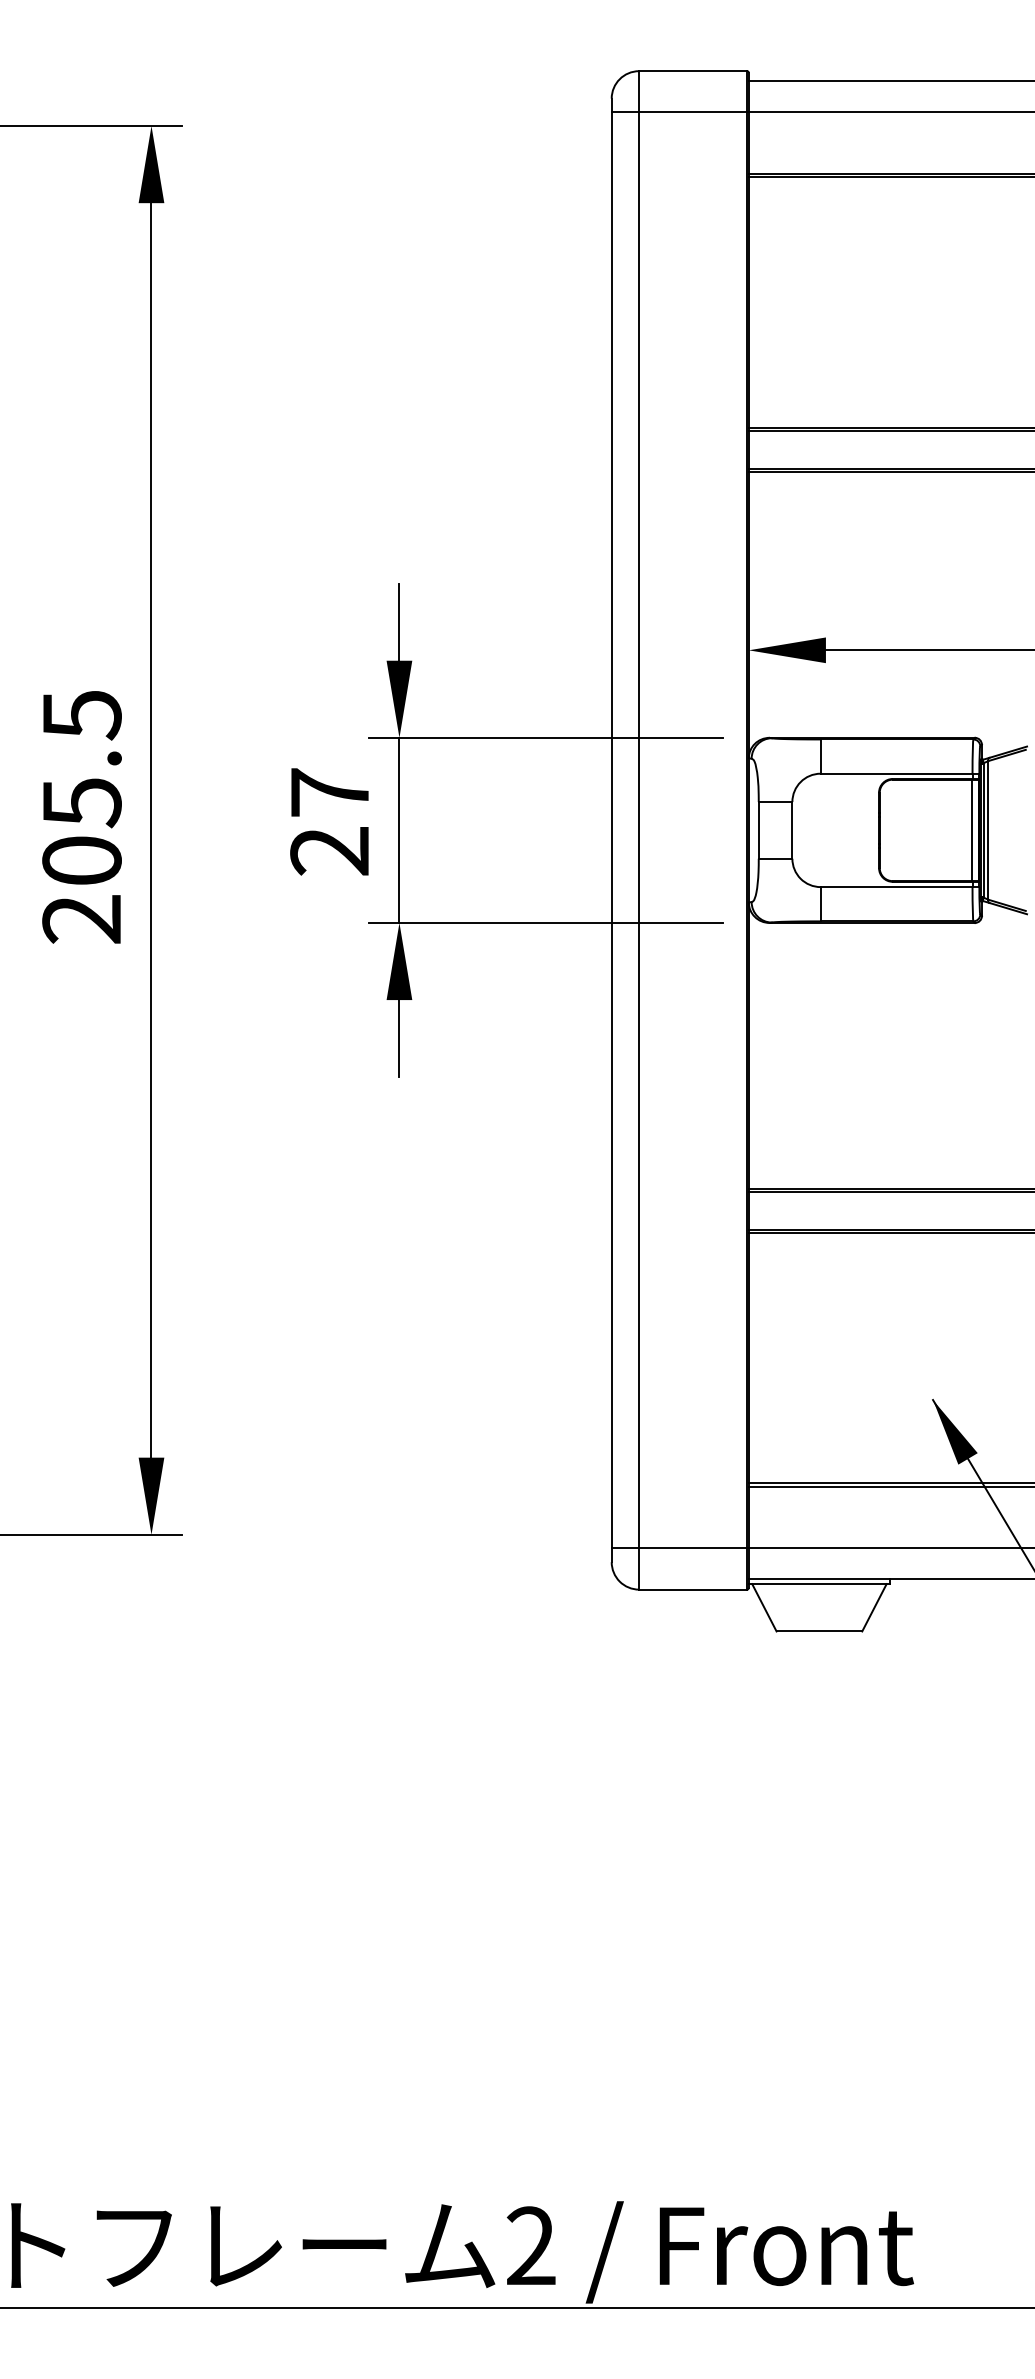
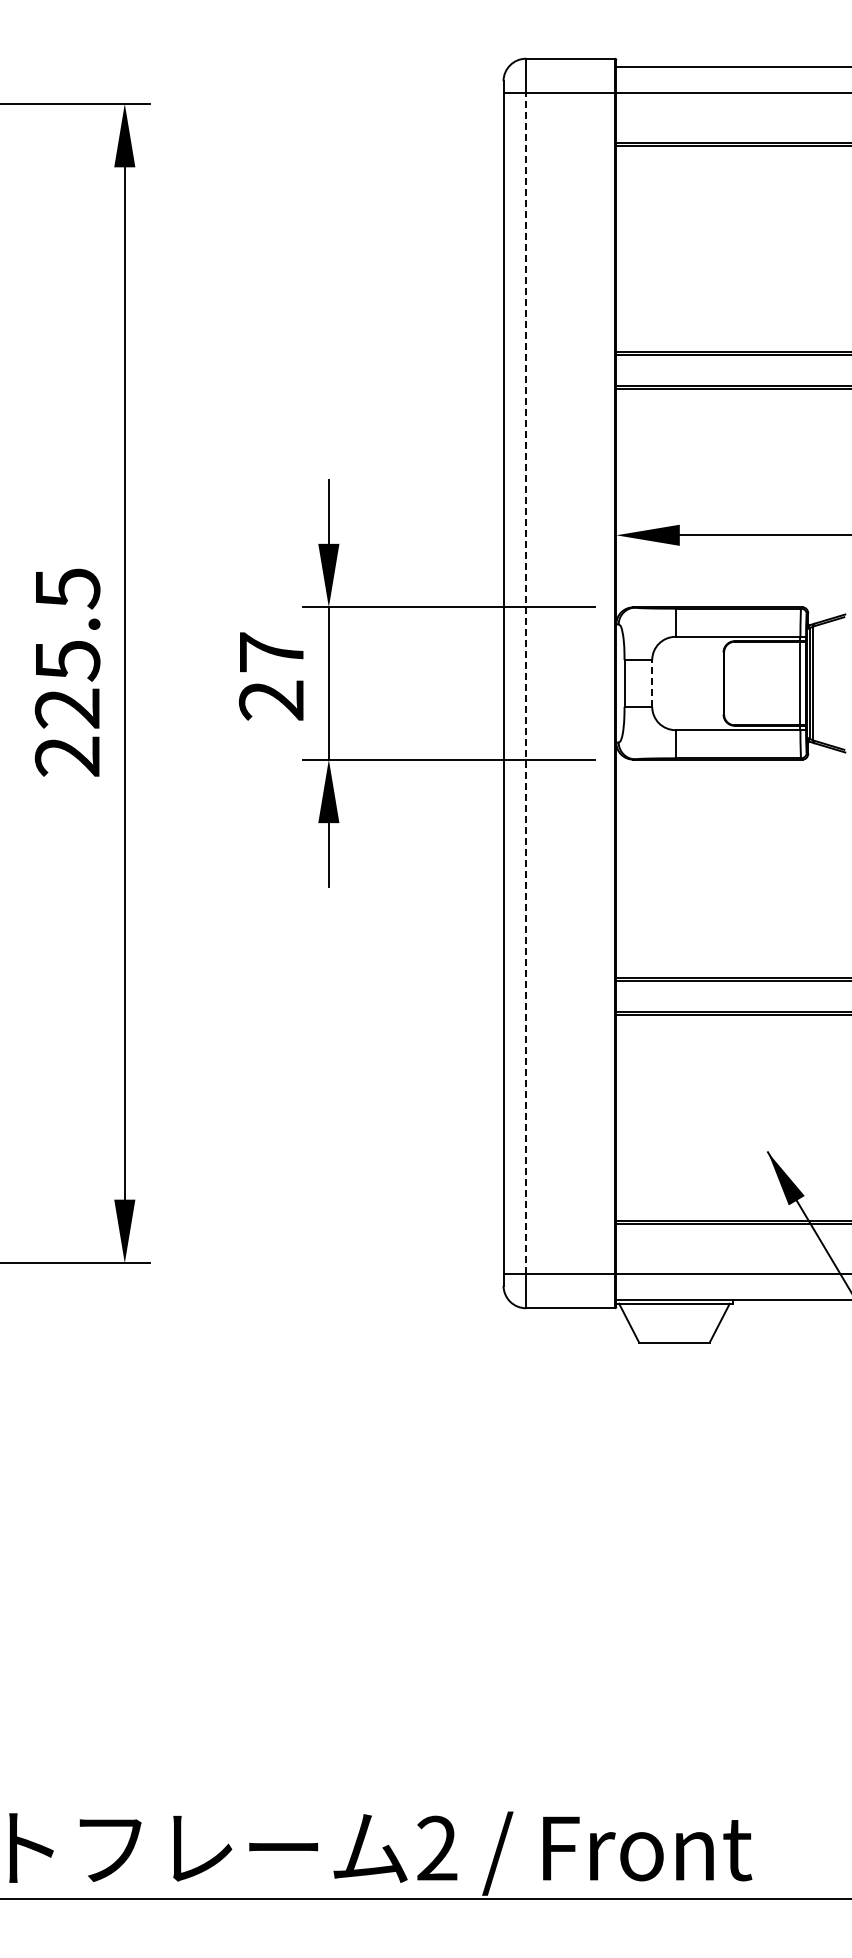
line: (639, 830) -> (526, 683), solid -> dashed
line: (792, 830) -> (652, 683), solid -> dashed
text: (81, 860) -> (67, 708), 205.5 -> 225.5

